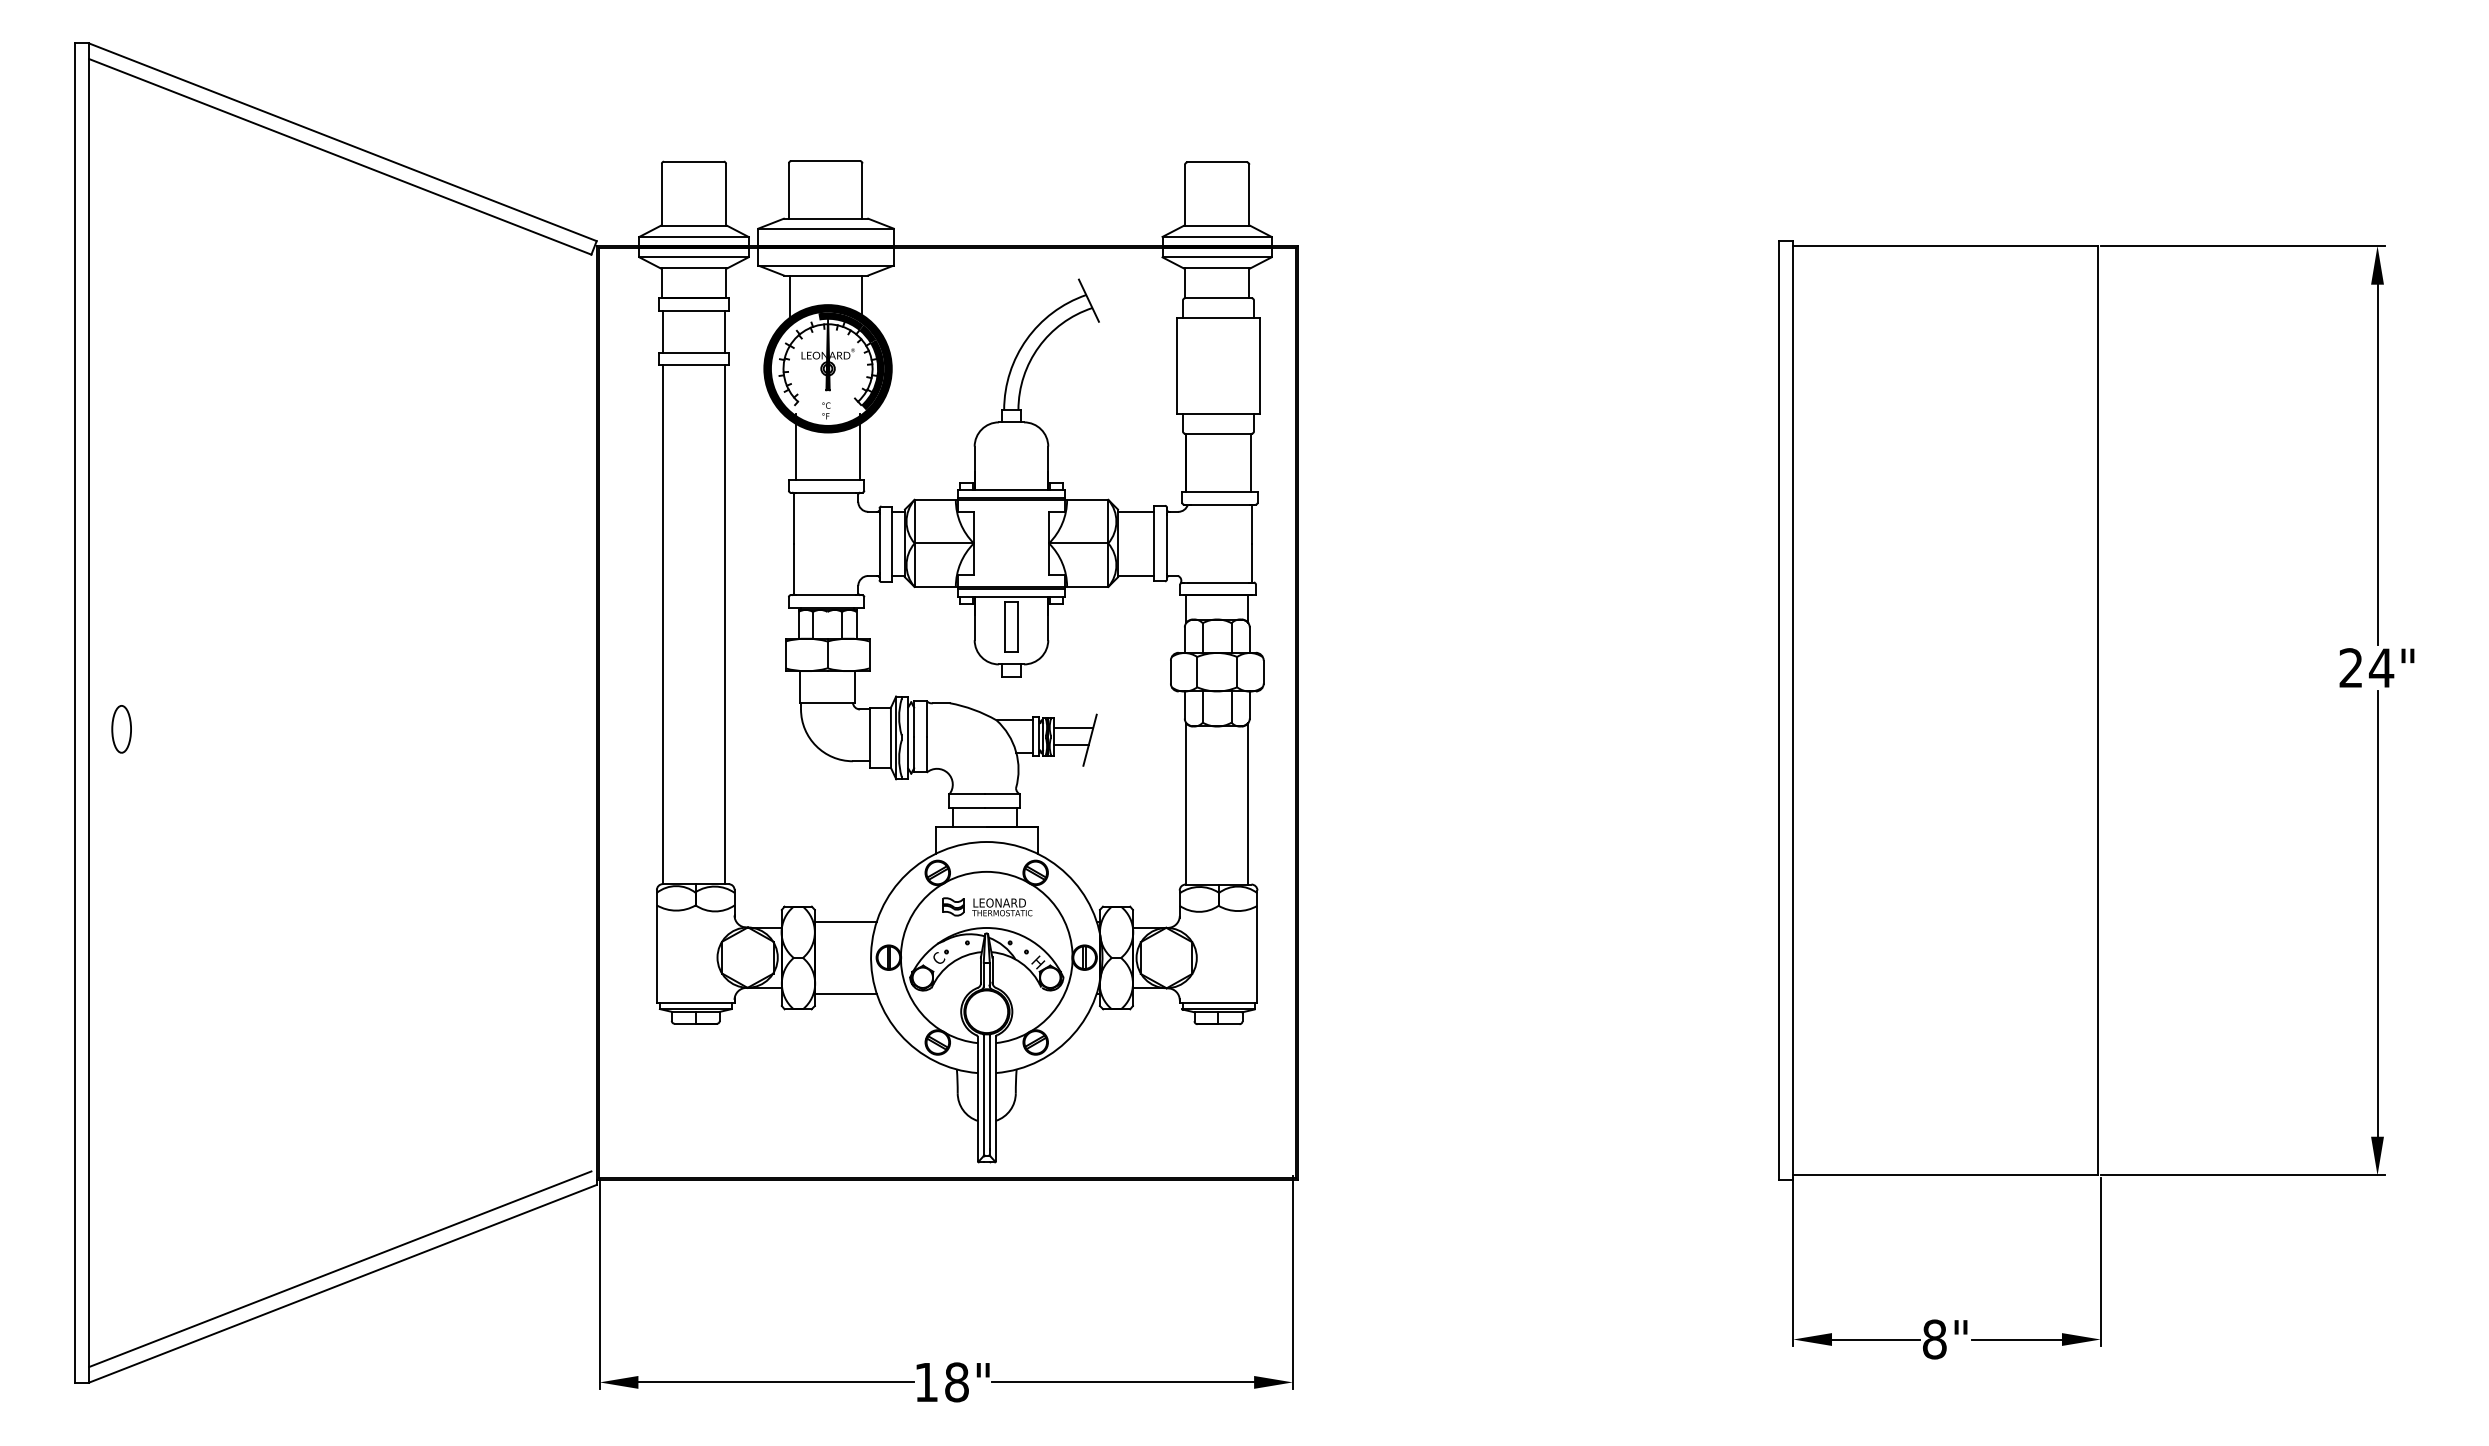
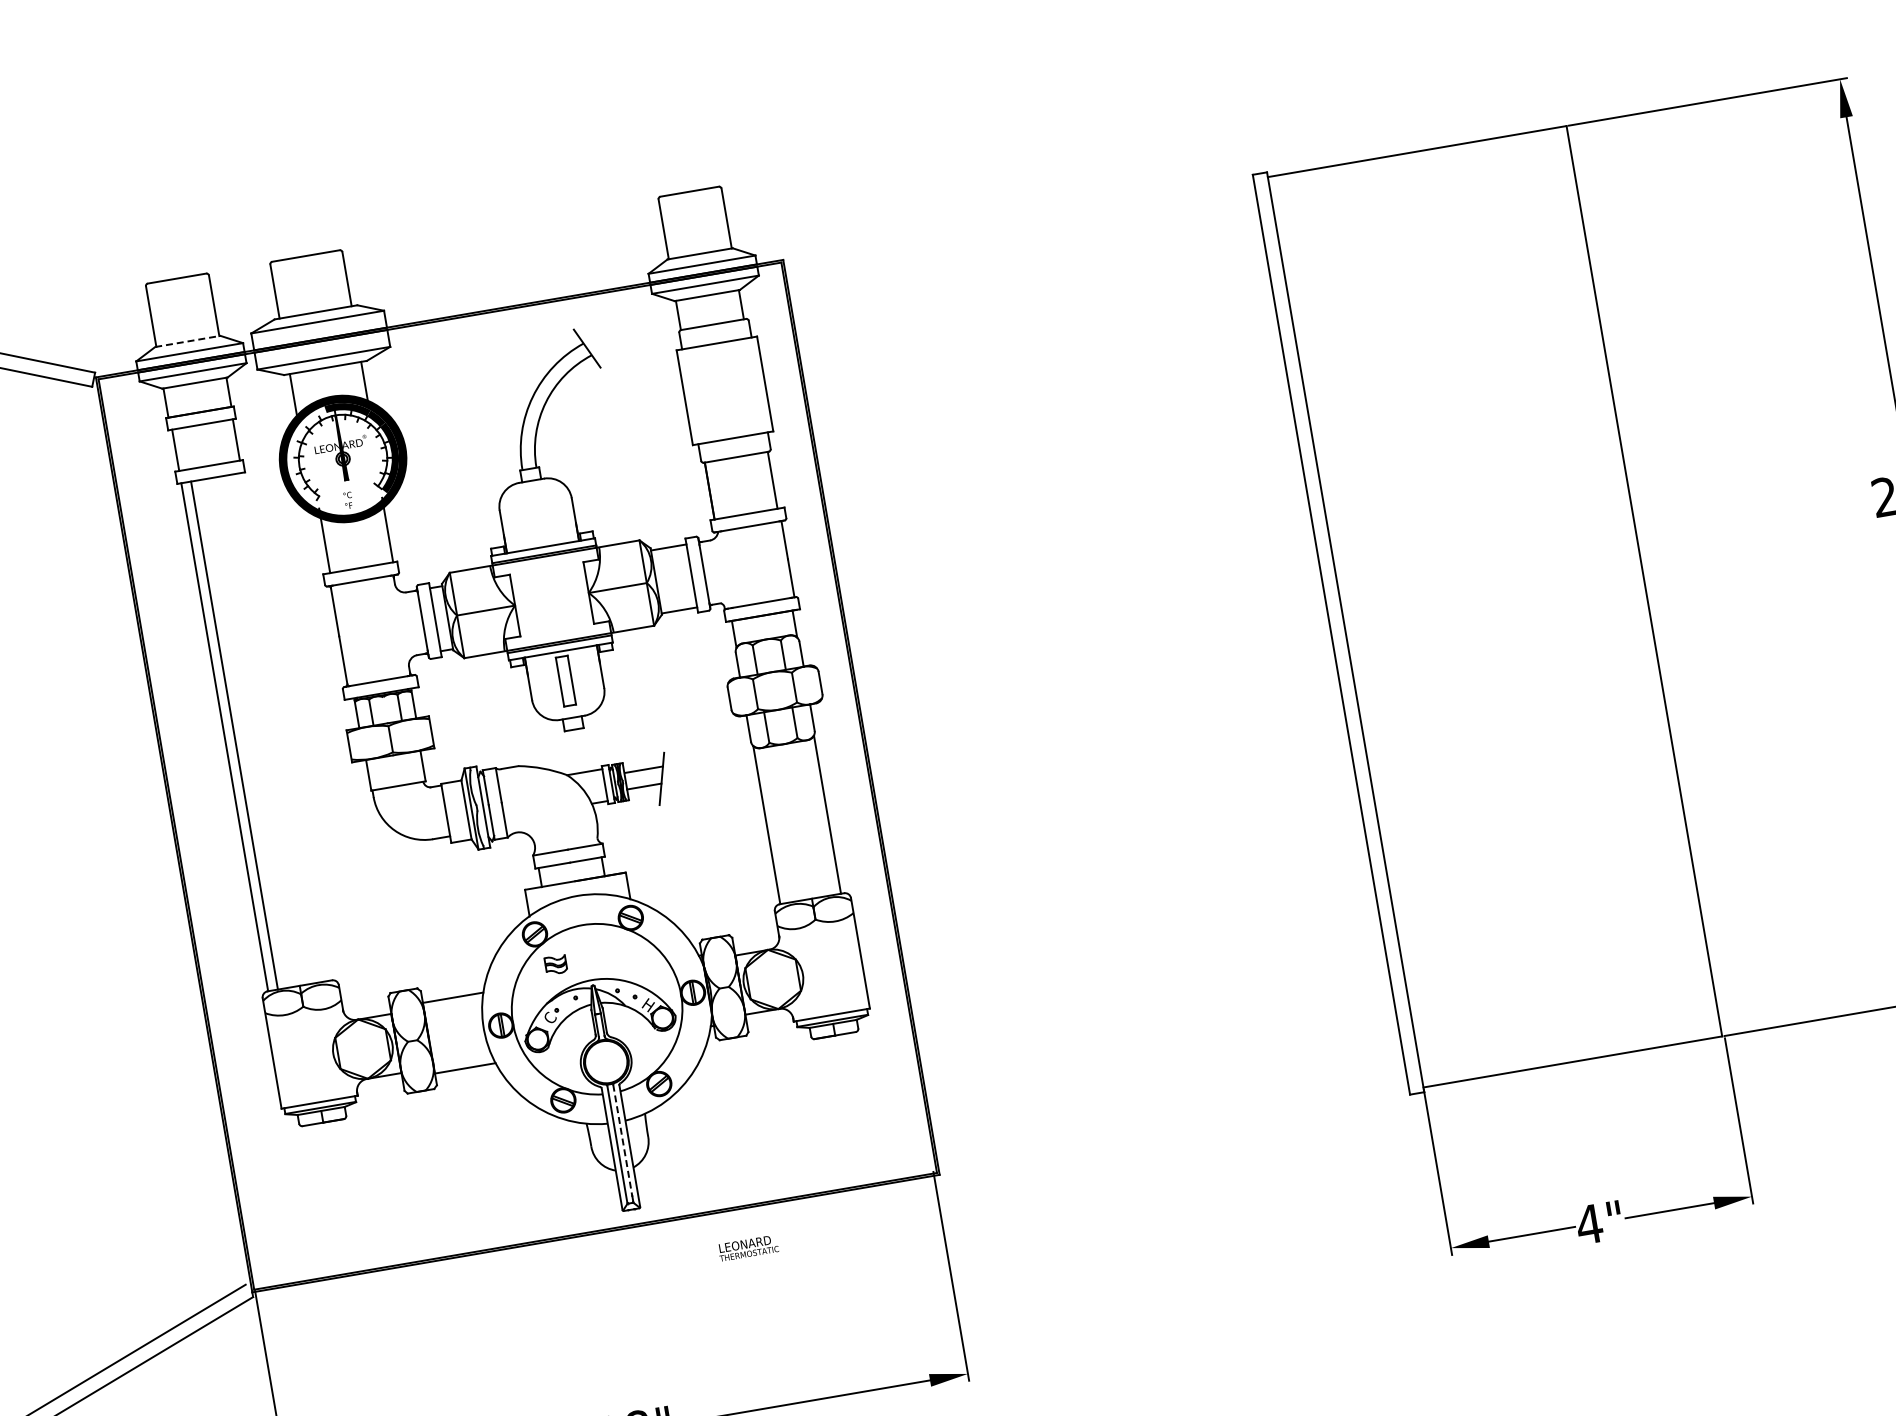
line: (694, 225) -> (188, 341), solid -> dashed
line: (725, 624) -> (234, 735), moved
text: (1002, 907) -> (748, 1248), moved
line: (989, 1093) -> (622, 1141), solid -> dashed
text: (1934, 1339) -> (1589, 1224), 8" -> 4"

